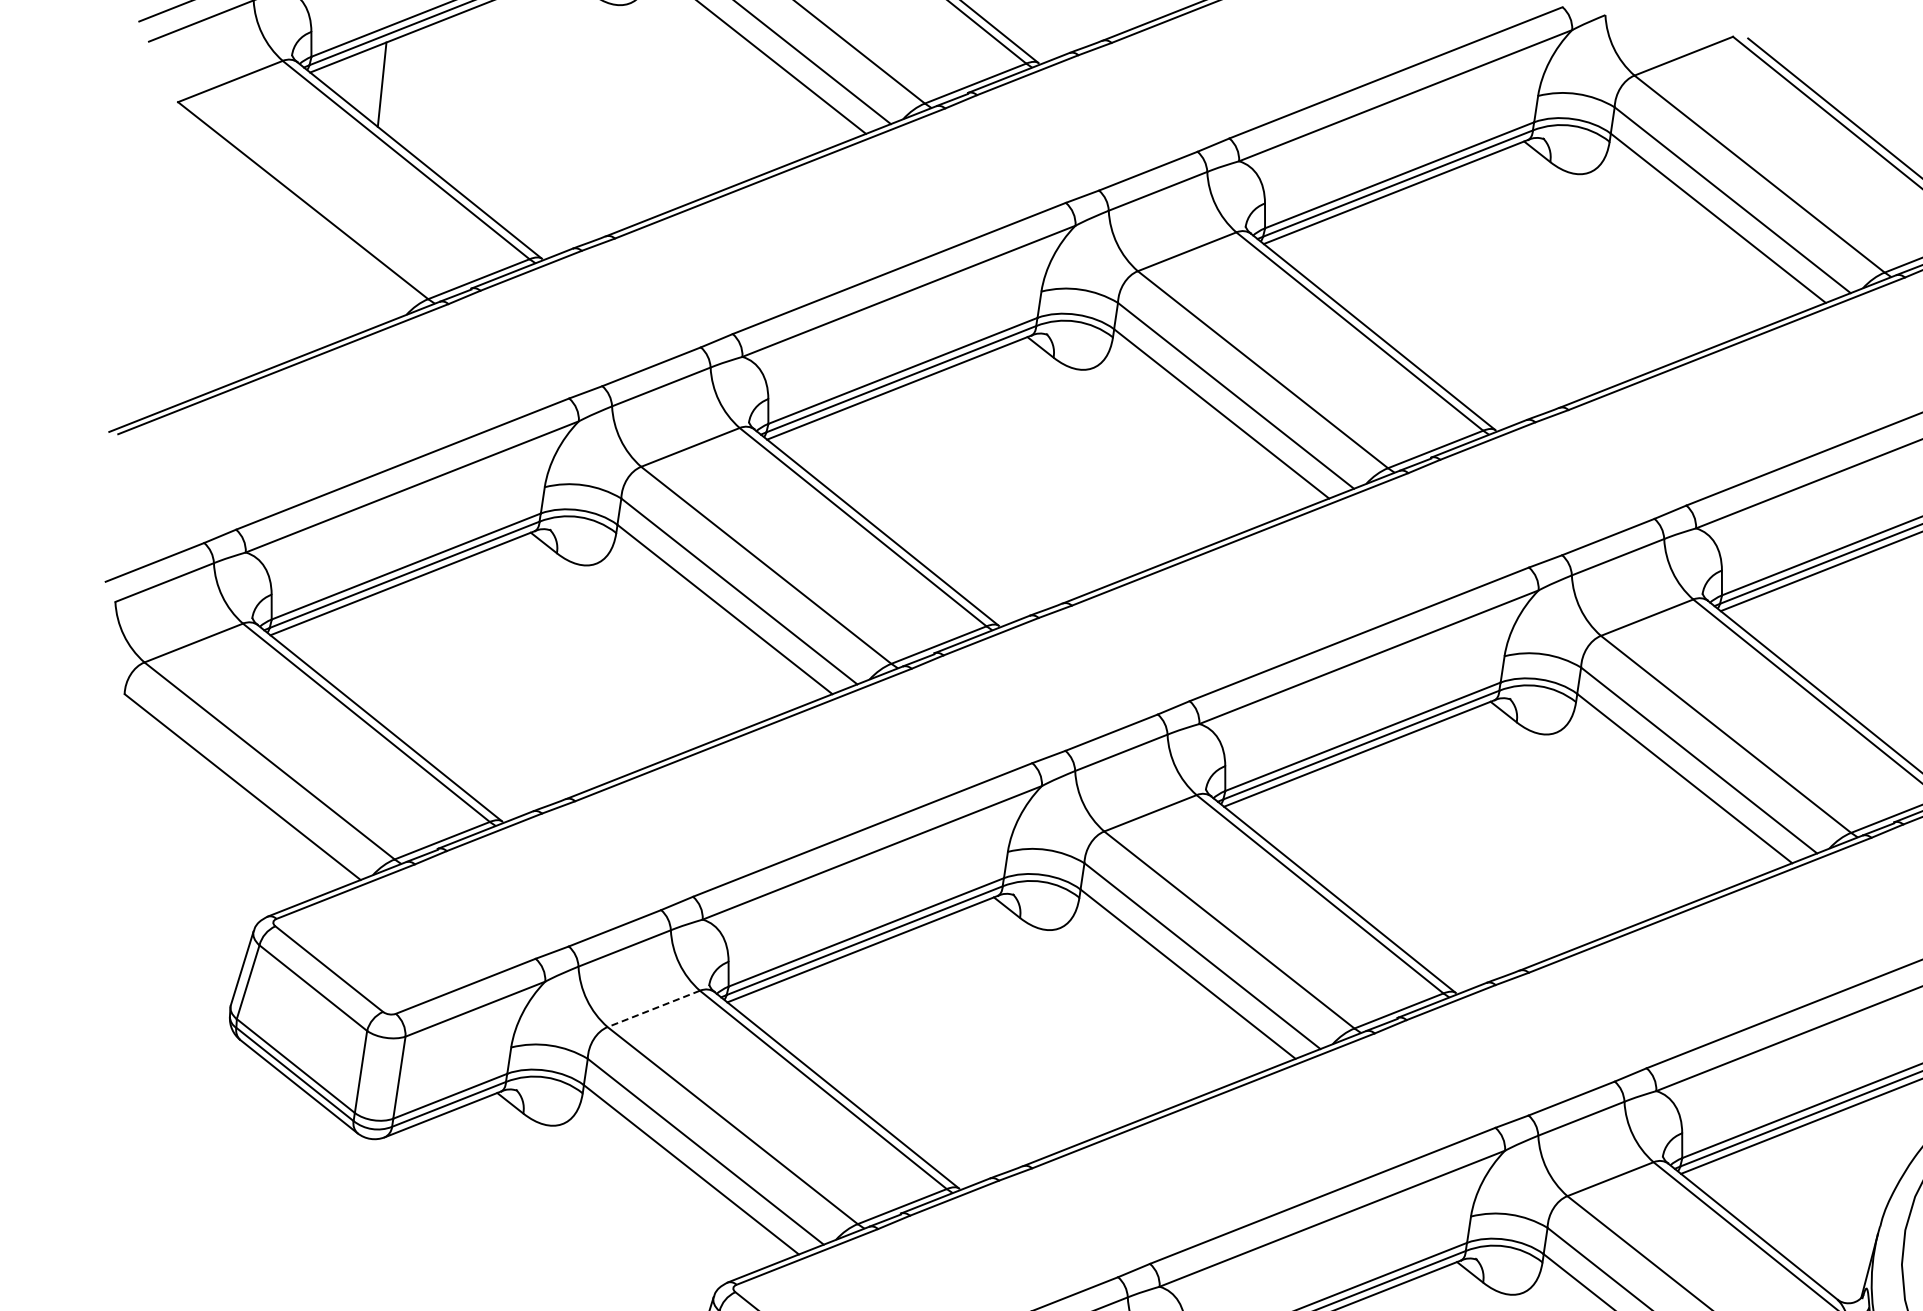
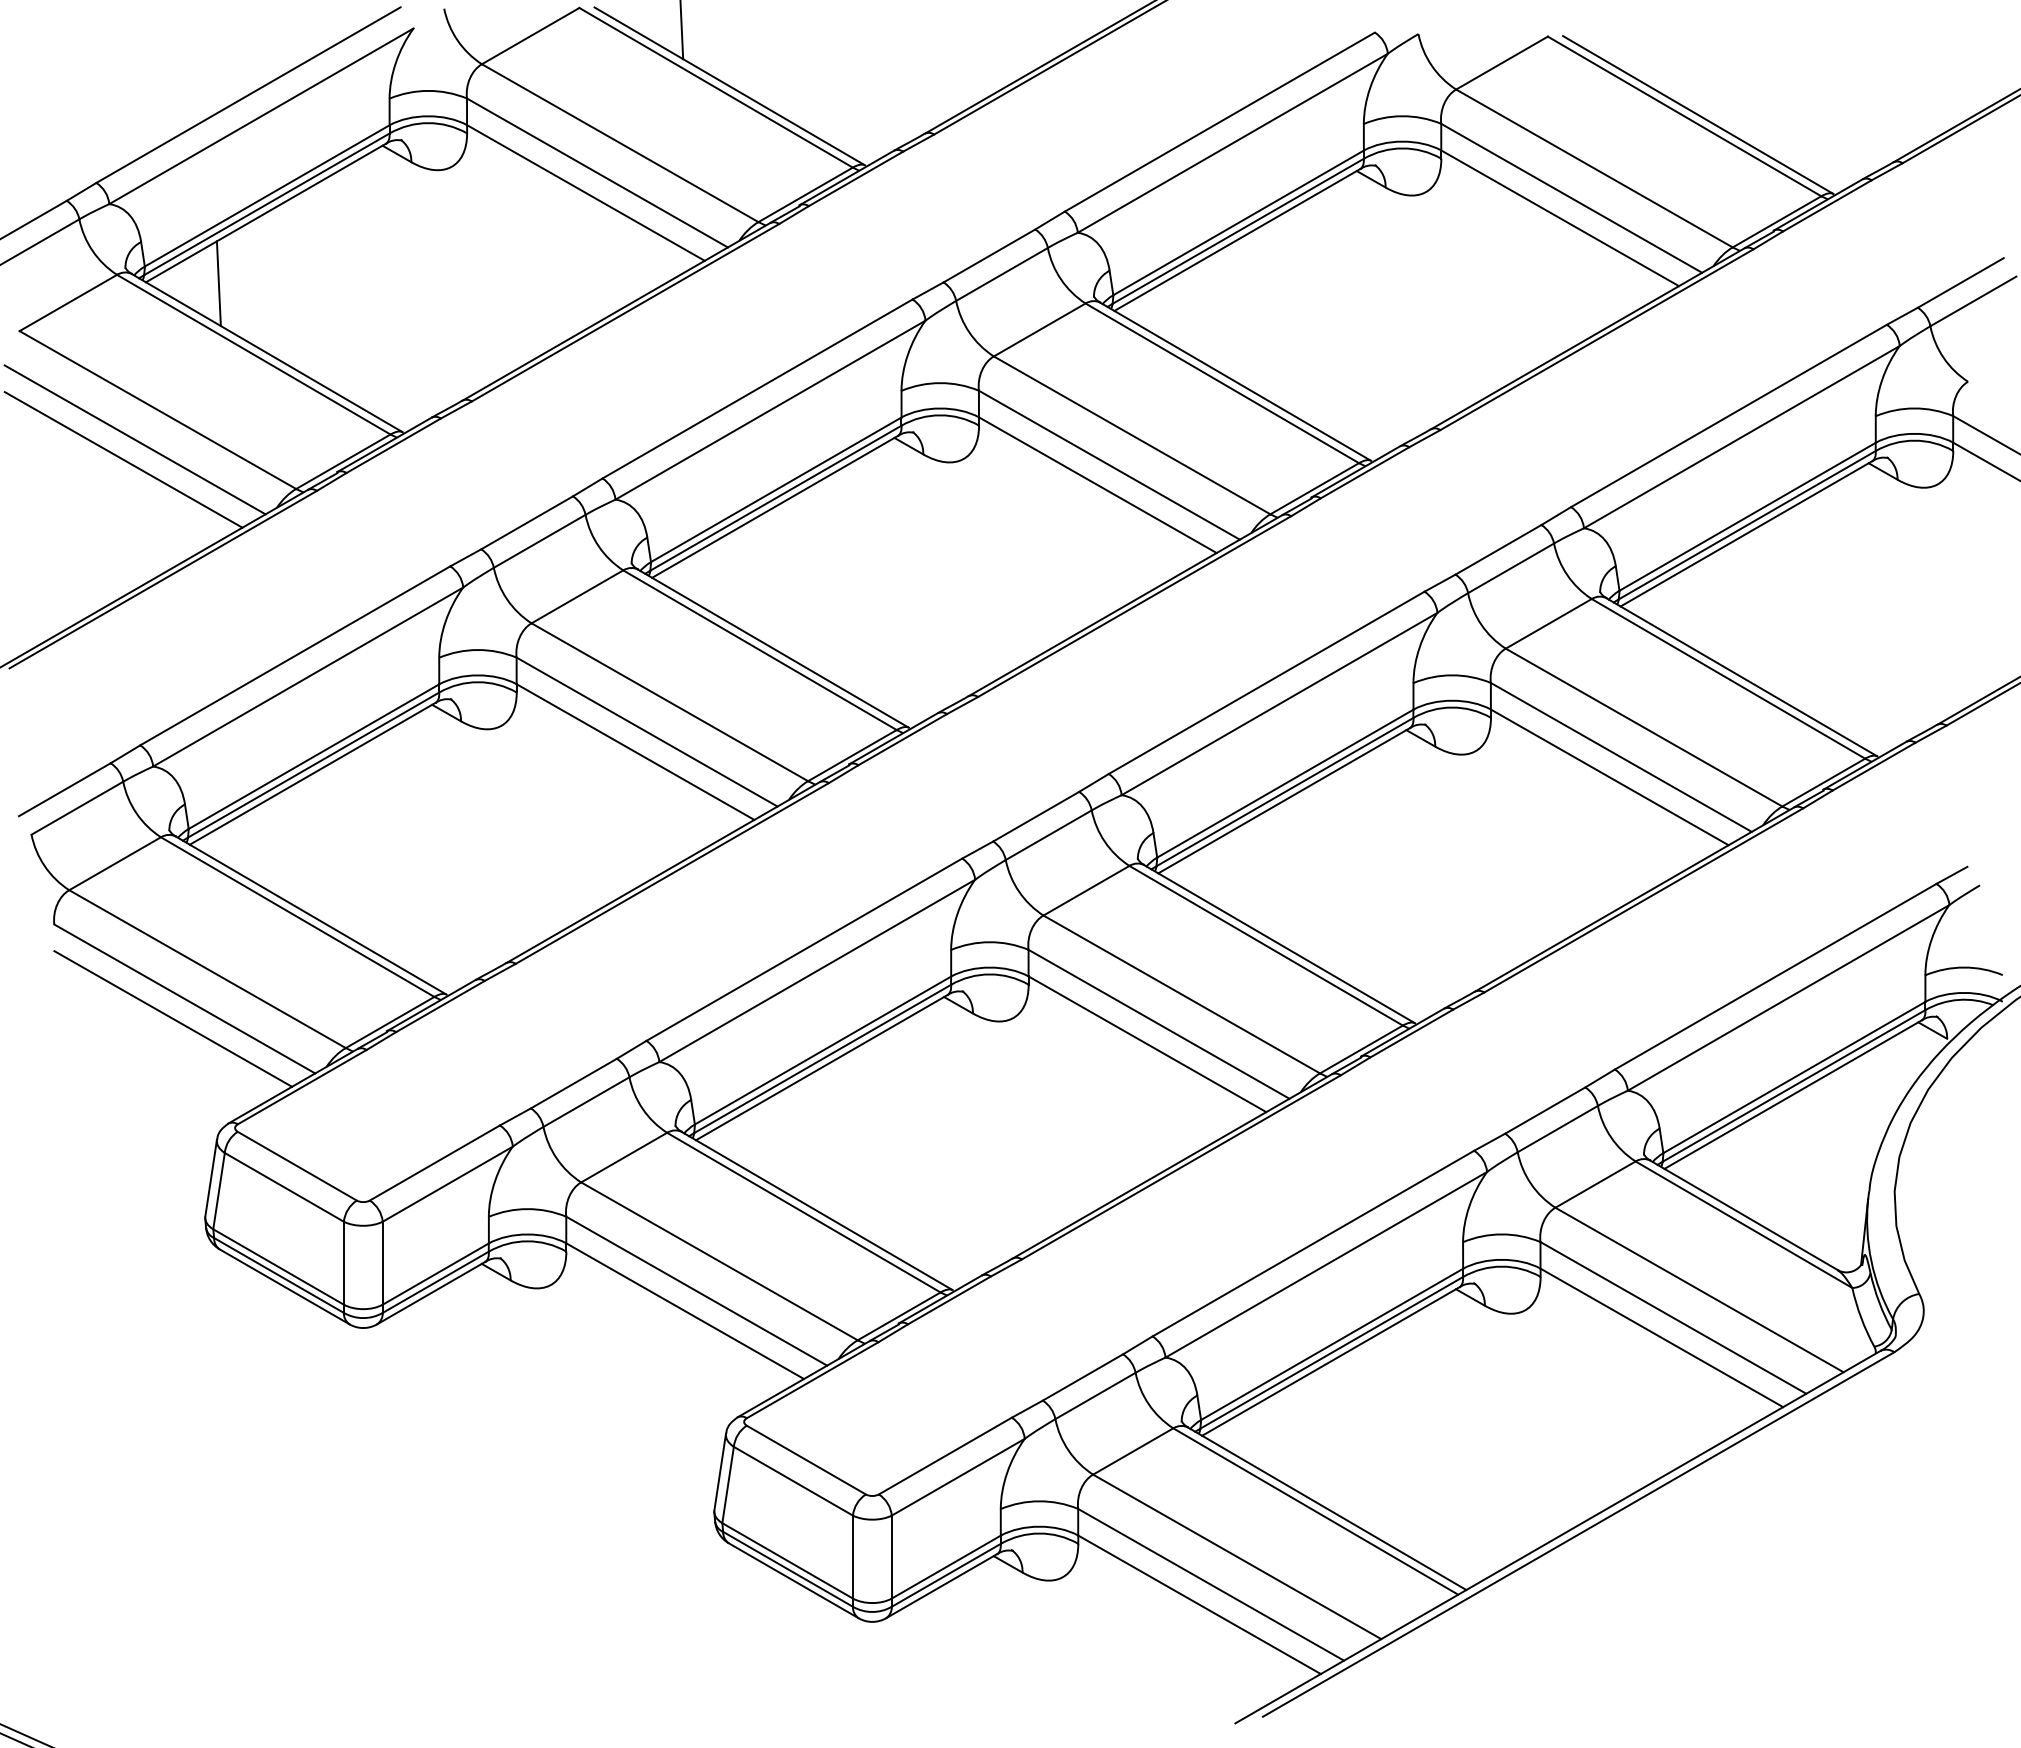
line: (275, 226) -> (134, 439), added
line: (261, 244) -> (123, 459), added
line: (228, 804) -> (173, 1018), added
line: (654, 1008) -> (624, 1157), dashed -> solid

